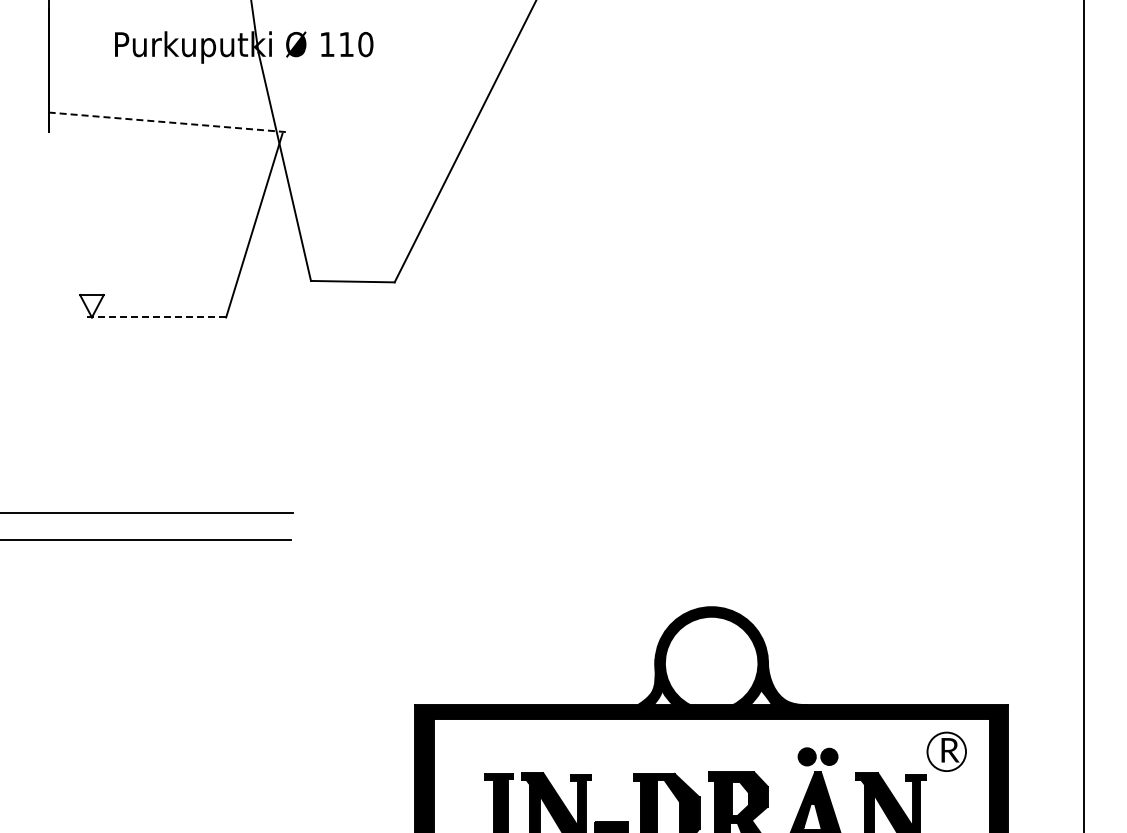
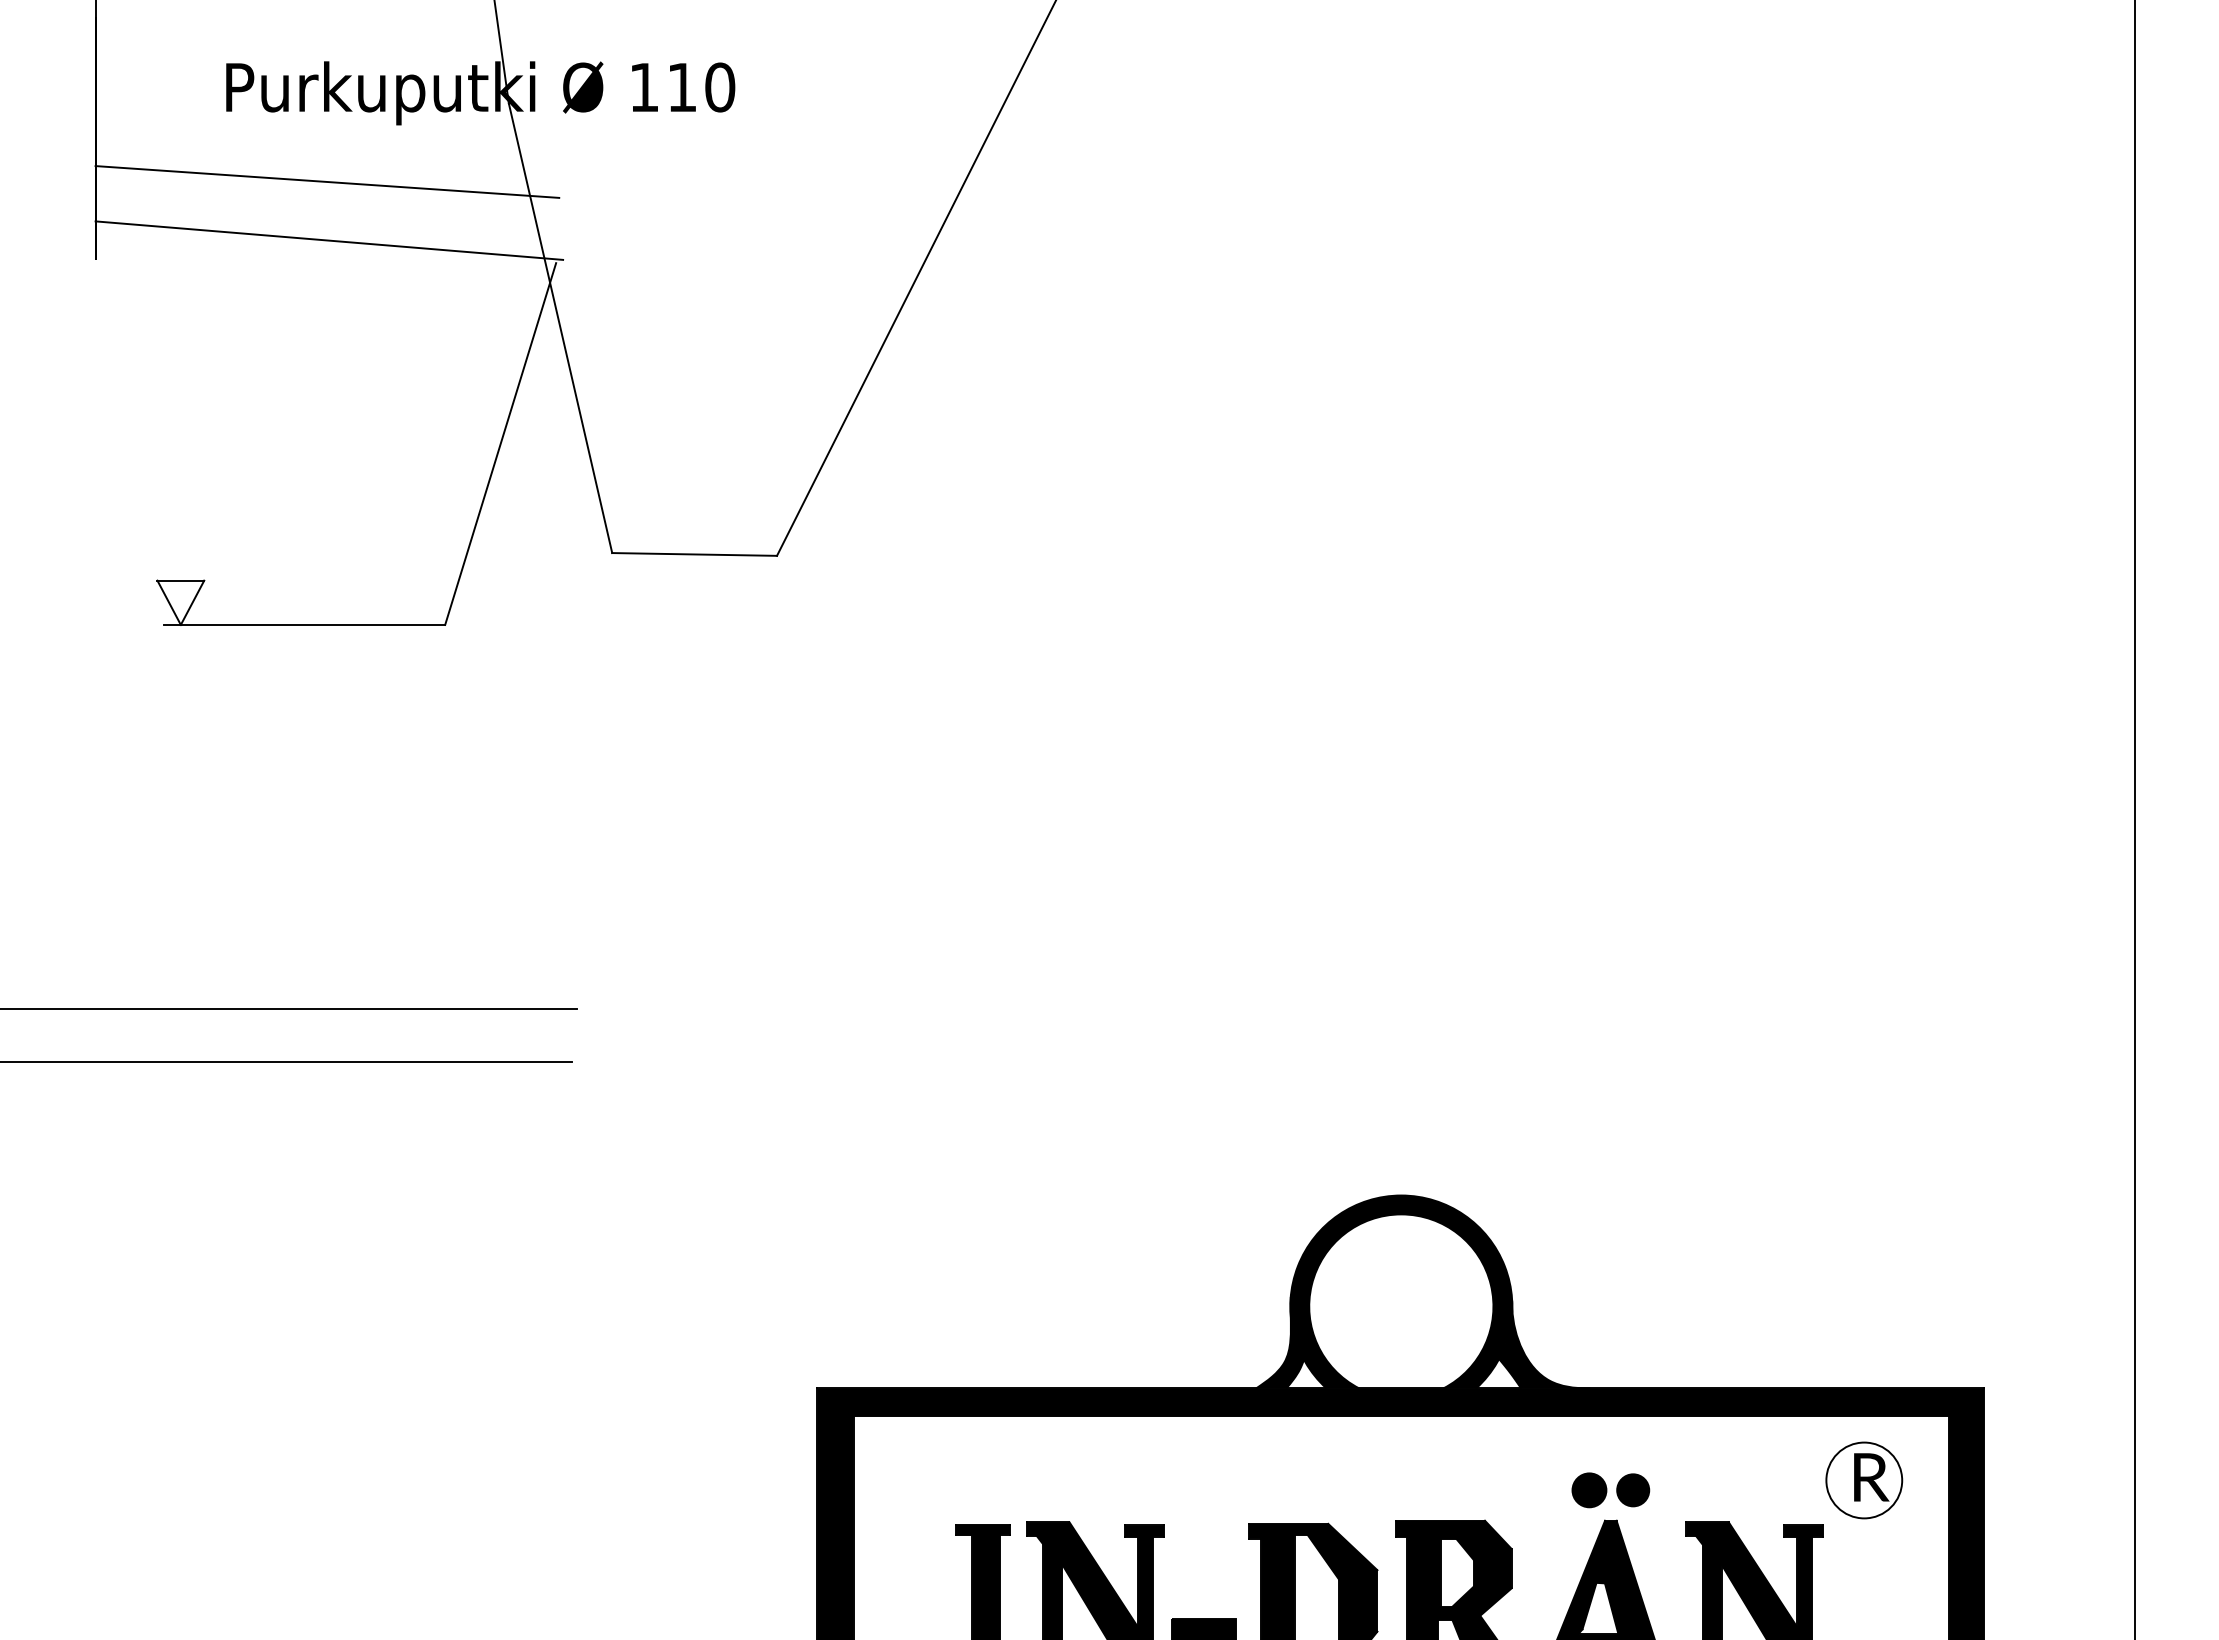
line: (166, 92) -> (327, 181), added
line: (167, 122) -> (329, 240), dashed -> solid
line: (154, 317) -> (304, 625), dashed -> solid

